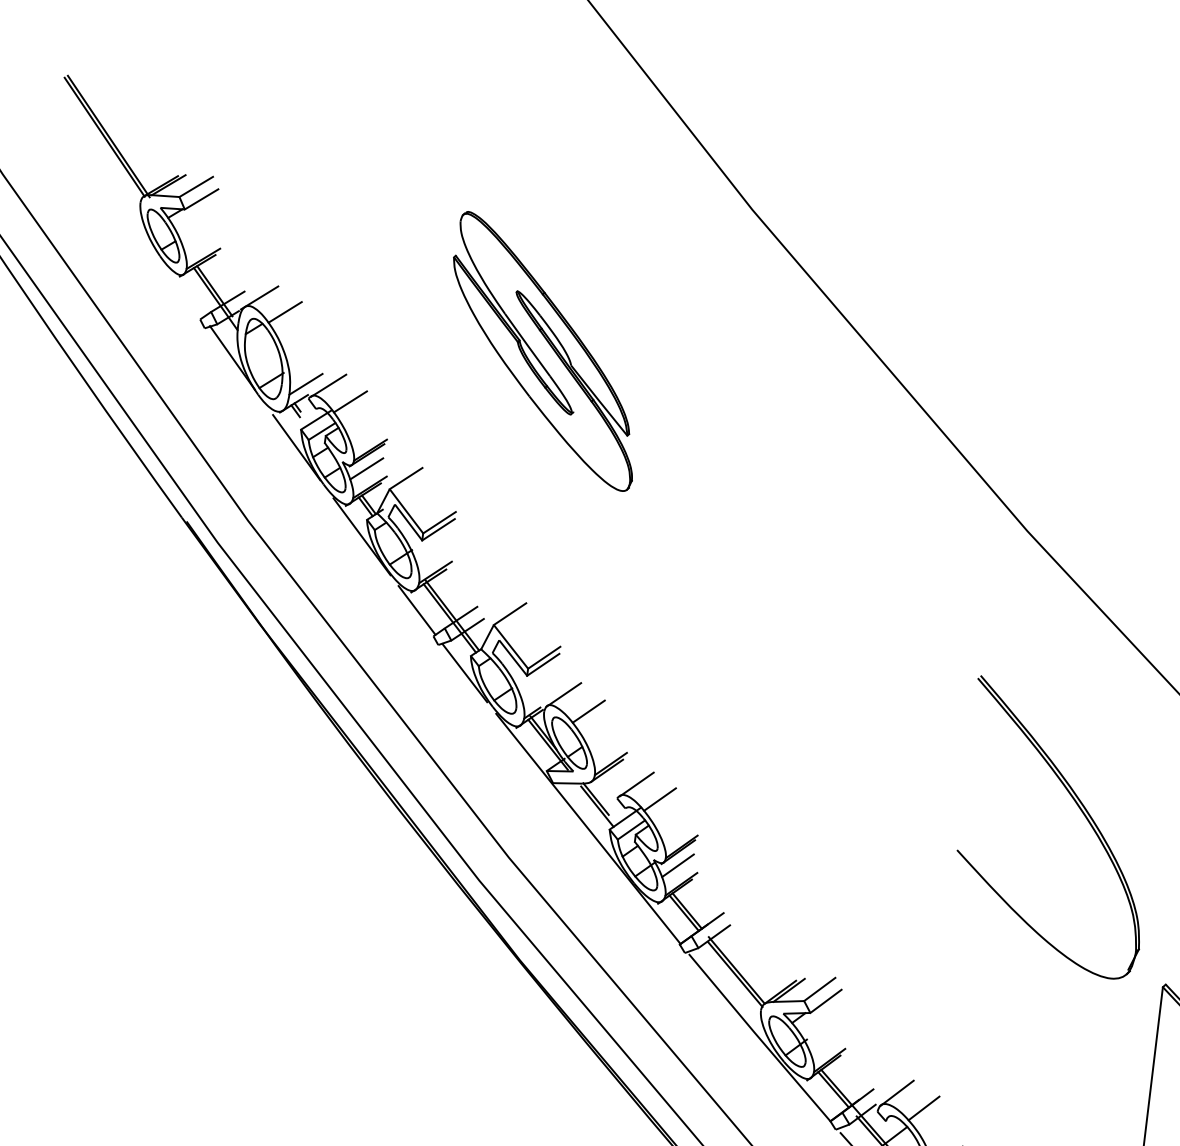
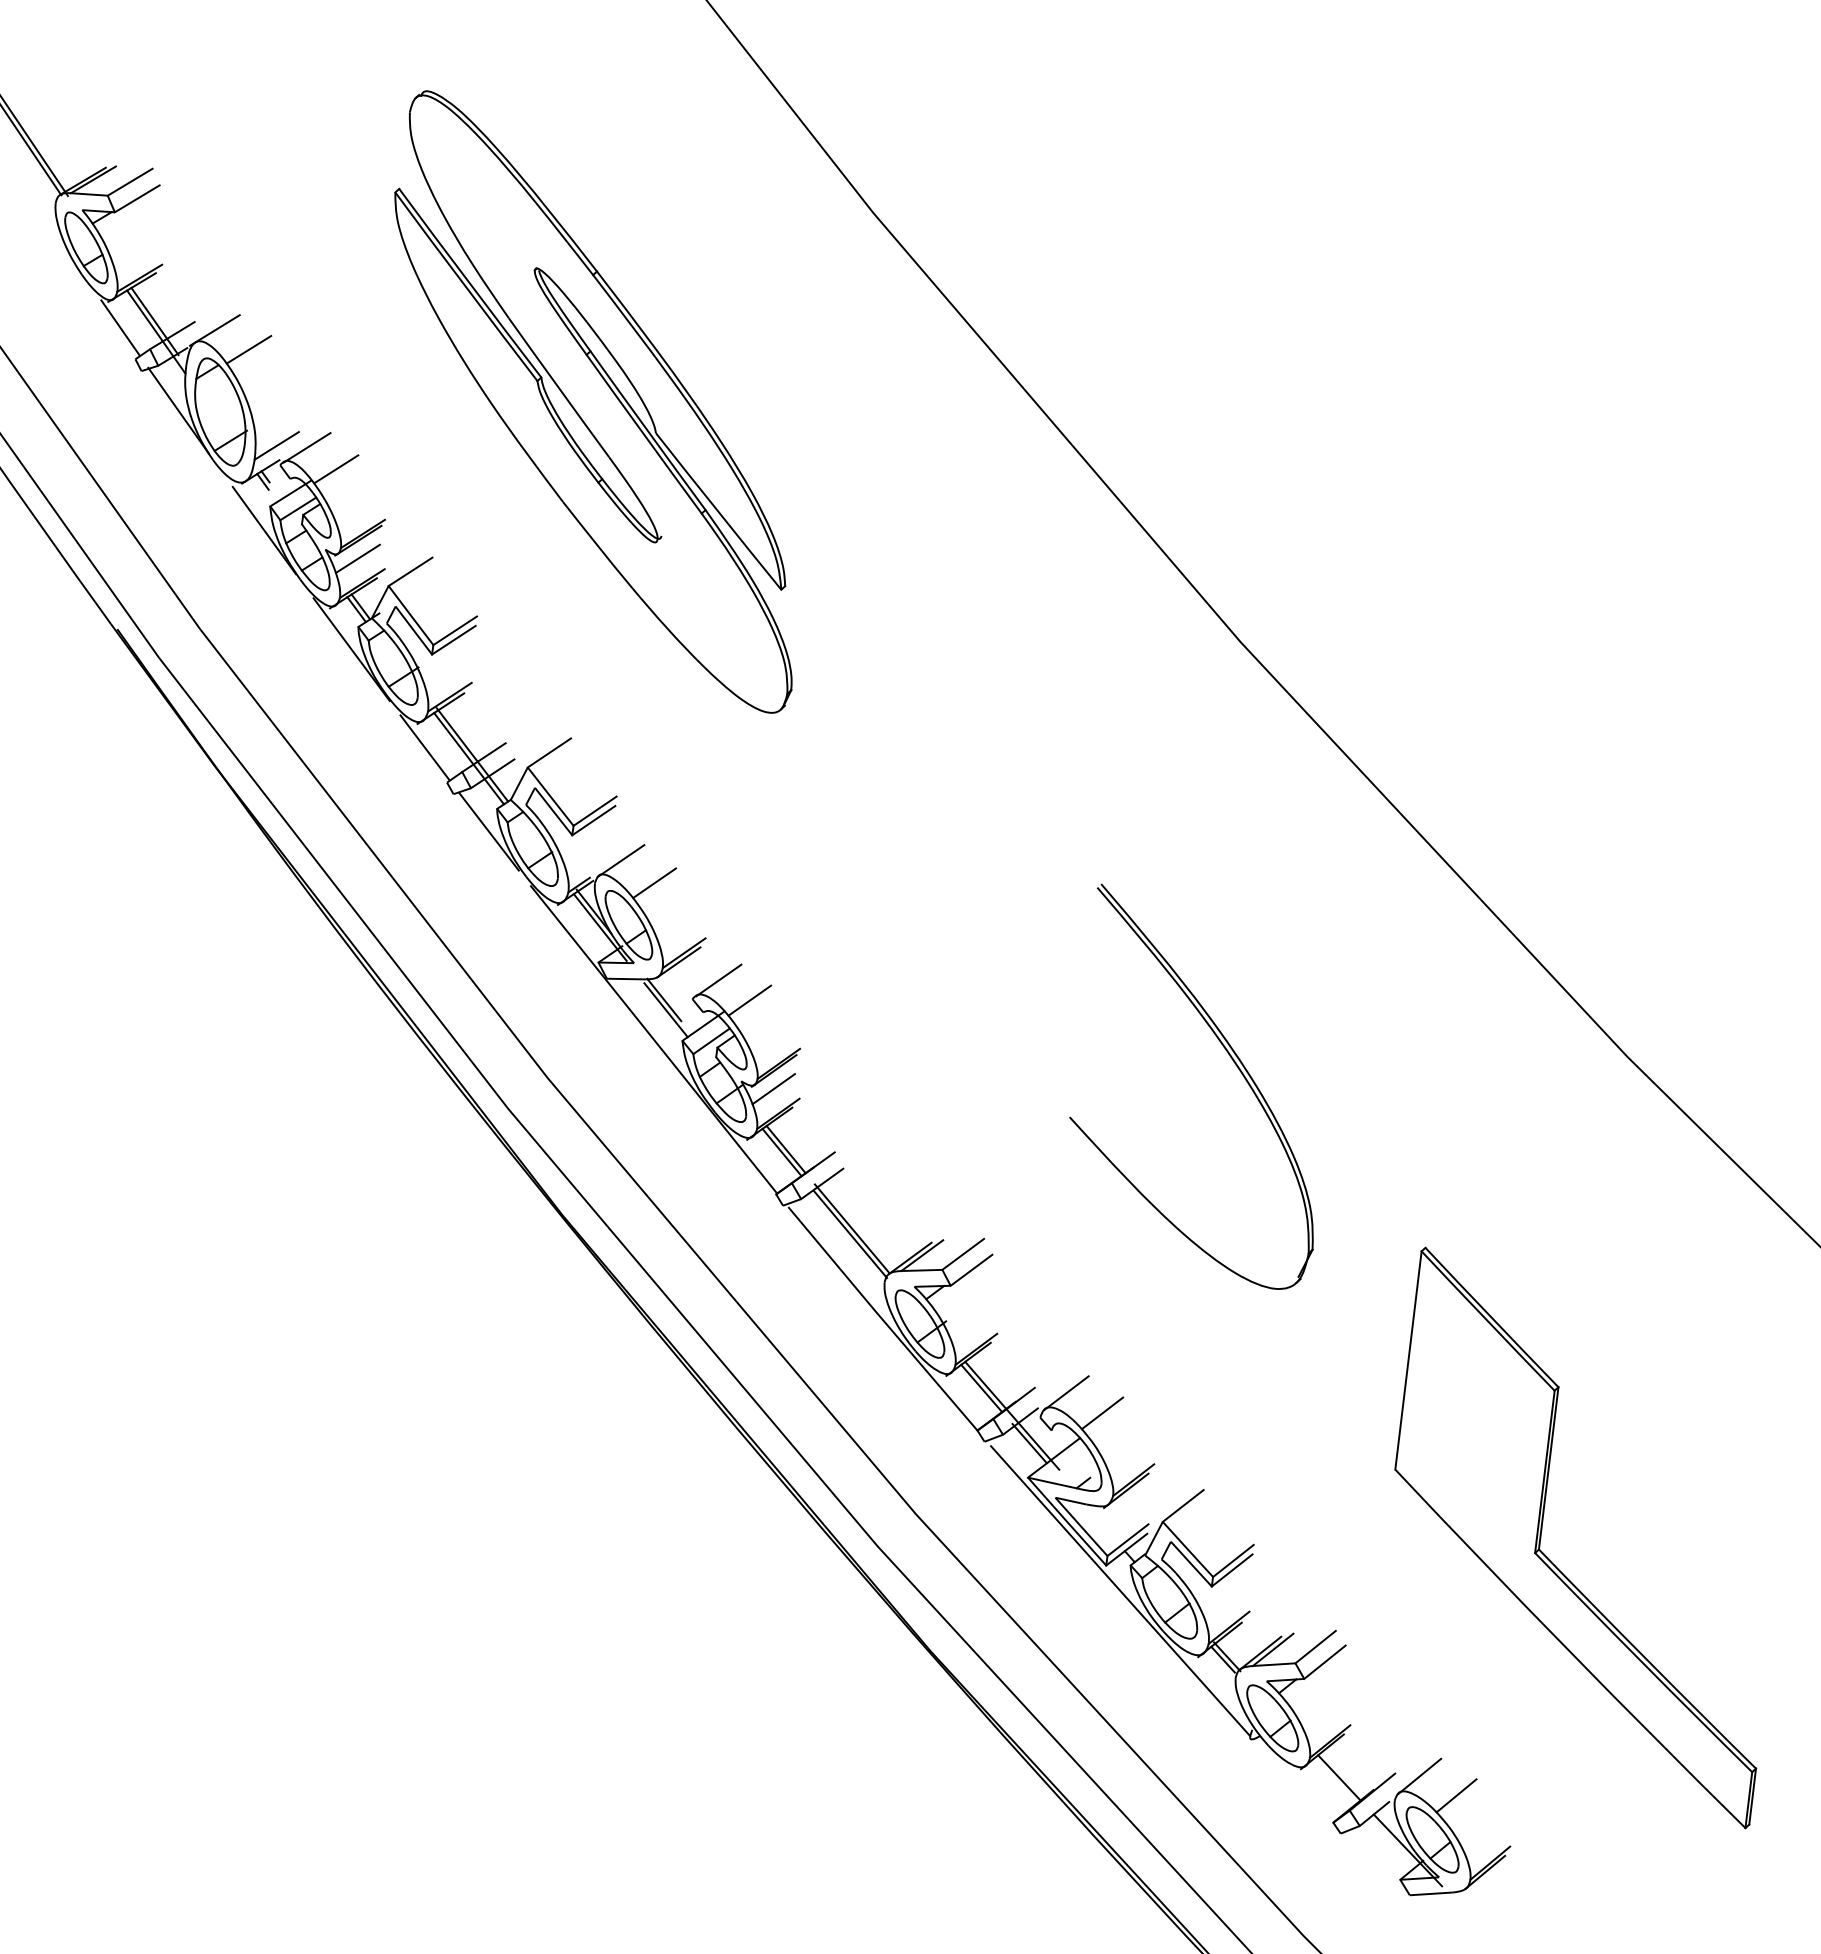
line: (189, 295) -> (120, 327), added
part: (543, 351) -> (593, 401), size x1.67
part: (1078, 806) -> (1231, 1059), moved

